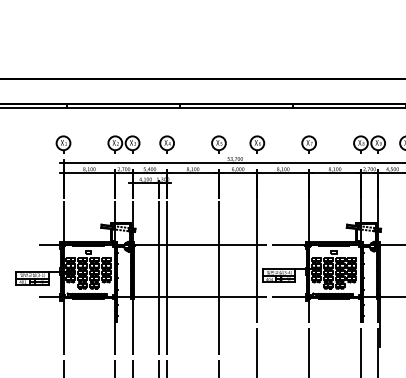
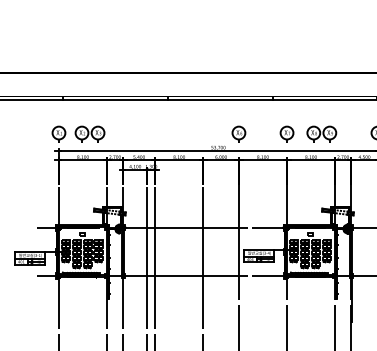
part: (123, 144) -> (89, 134), moved
part: (166, 144) -> (154, 134), removed
part: (218, 144) -> (202, 134), removed
part: (369, 144) -> (321, 134), moved

